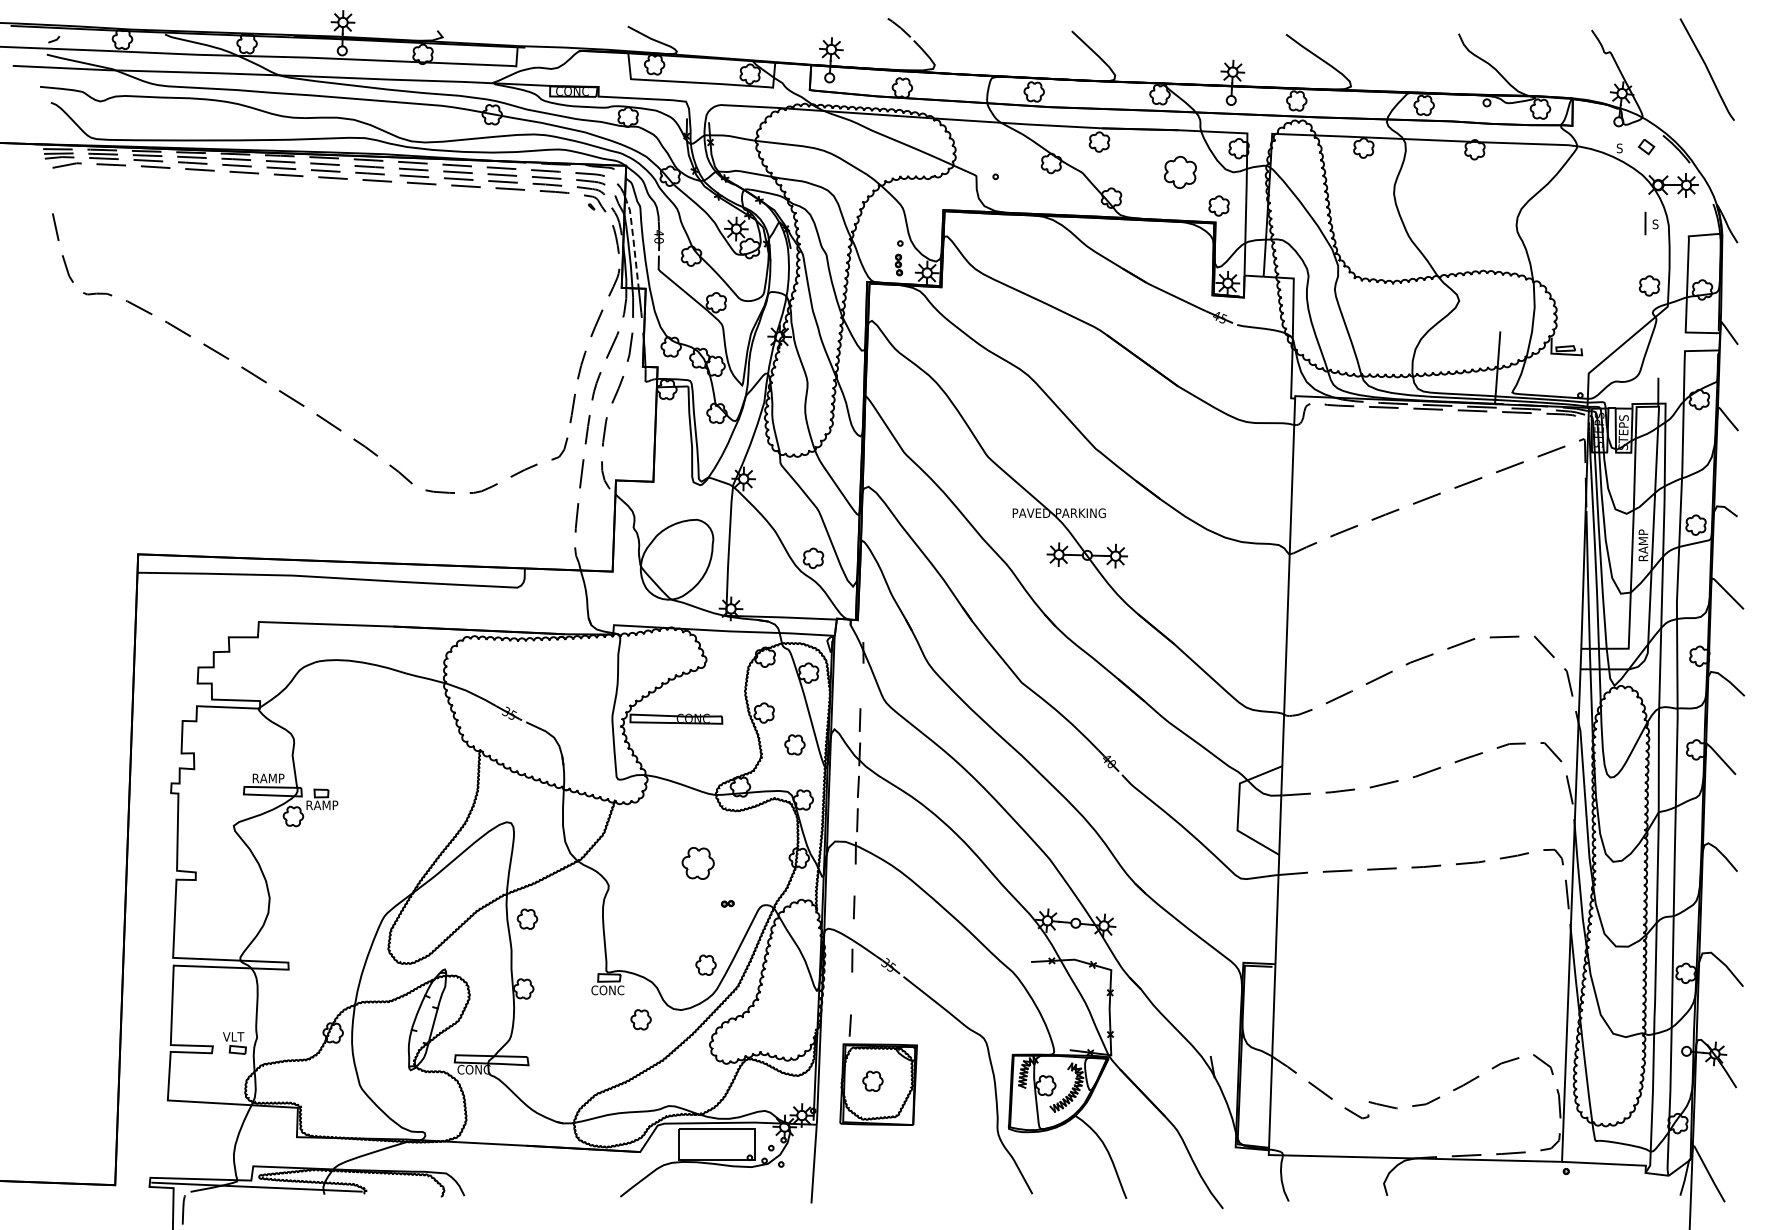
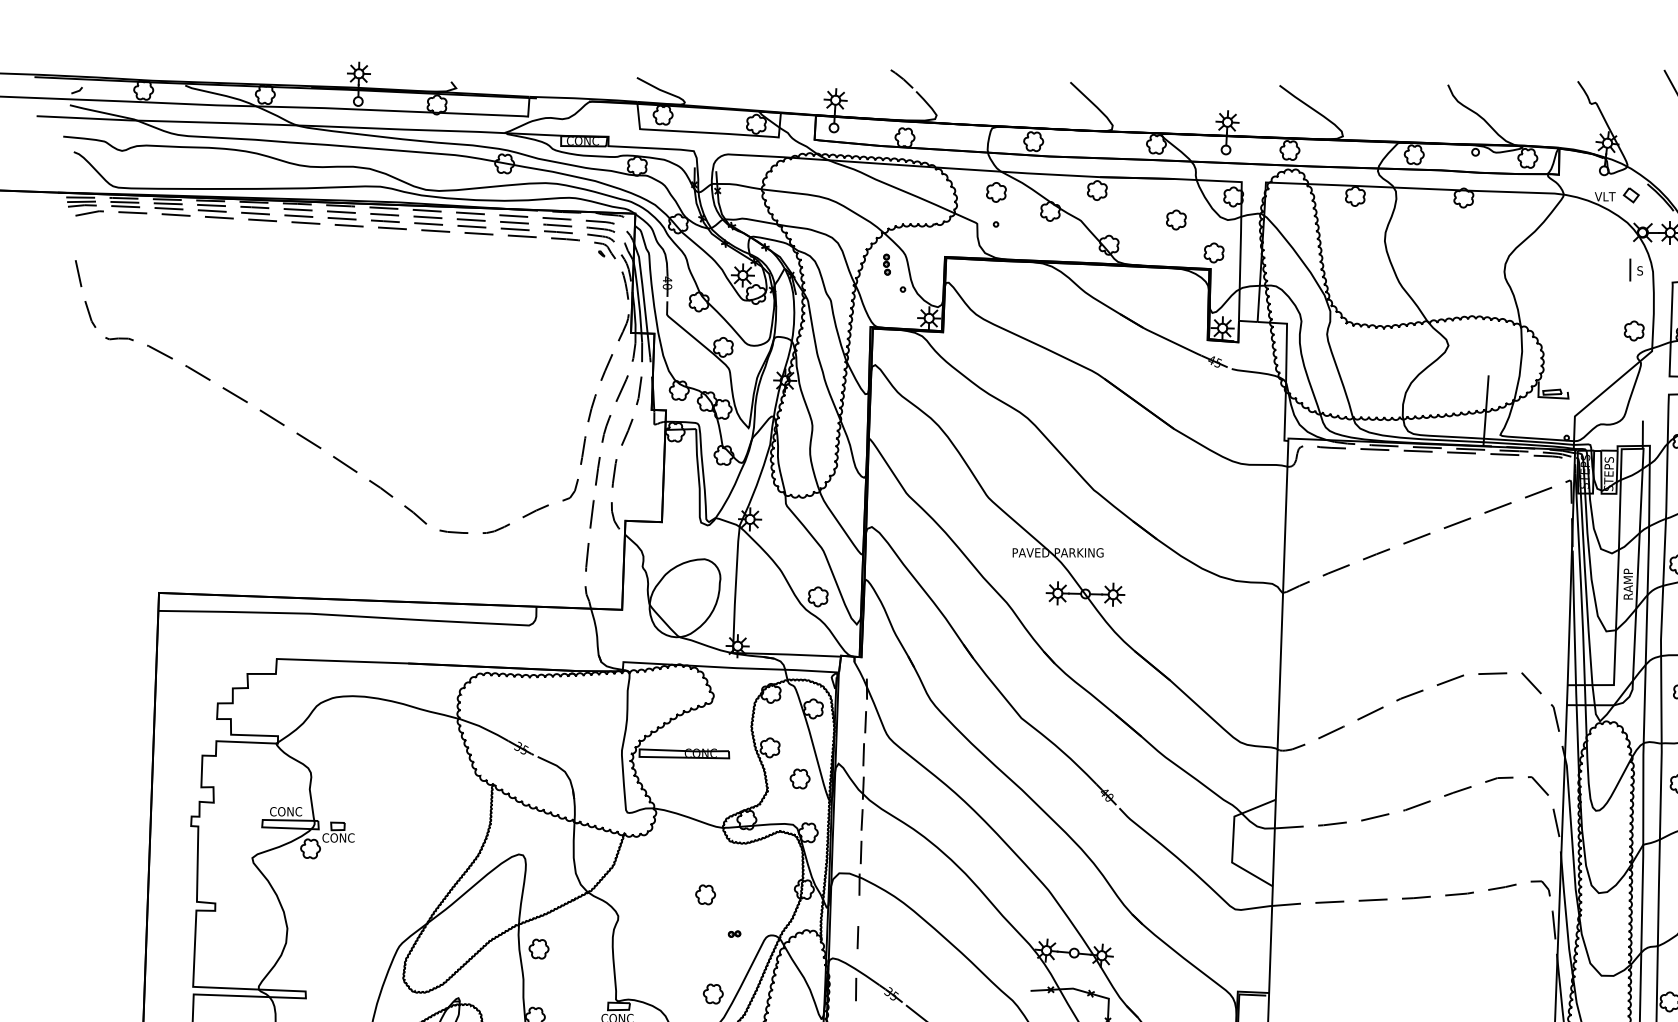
part: (995, 143) -> (995, 191), added
text: (1619, 148) -> (1604, 196), S -> VLT
part: (1180, 171) -> (1176, 219), size x0.62
line: (633, 240) -> (642, 286), dashed -> solid
part: (898, 264) -> (886, 264), moved
line: (861, 686) -> (865, 721), added
text: (267, 778) -> (285, 811), RAMP -> CONC
text: (321, 805) -> (337, 838), RAMP -> CONC
part: (697, 863) -> (704, 894), size x0.62

